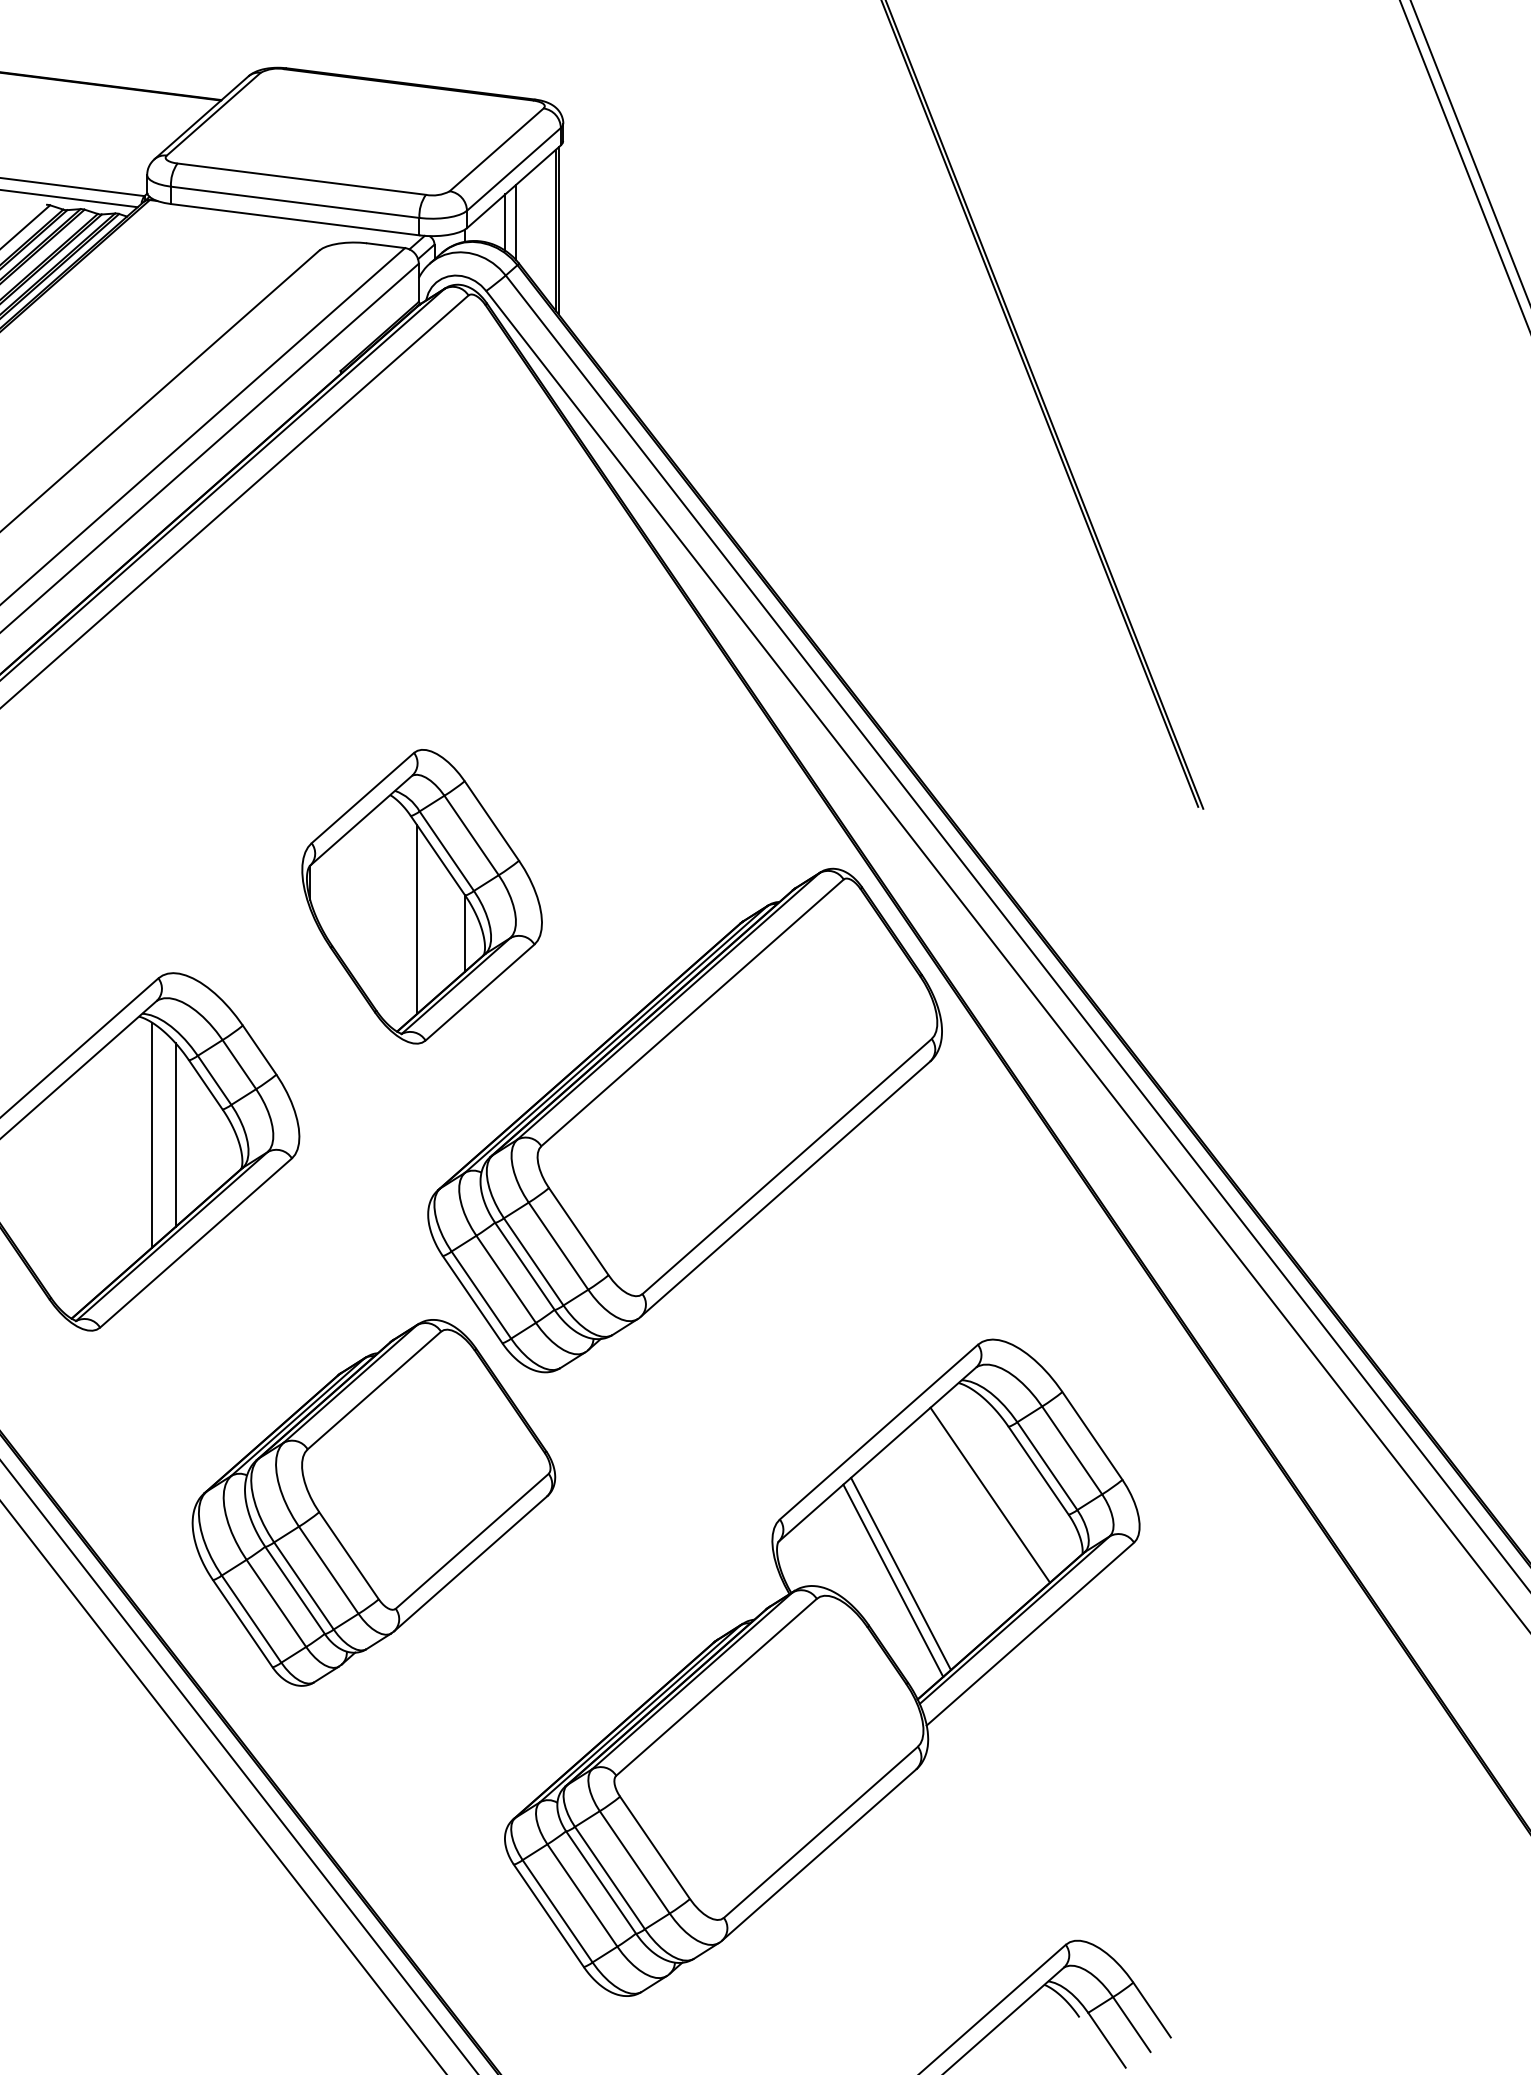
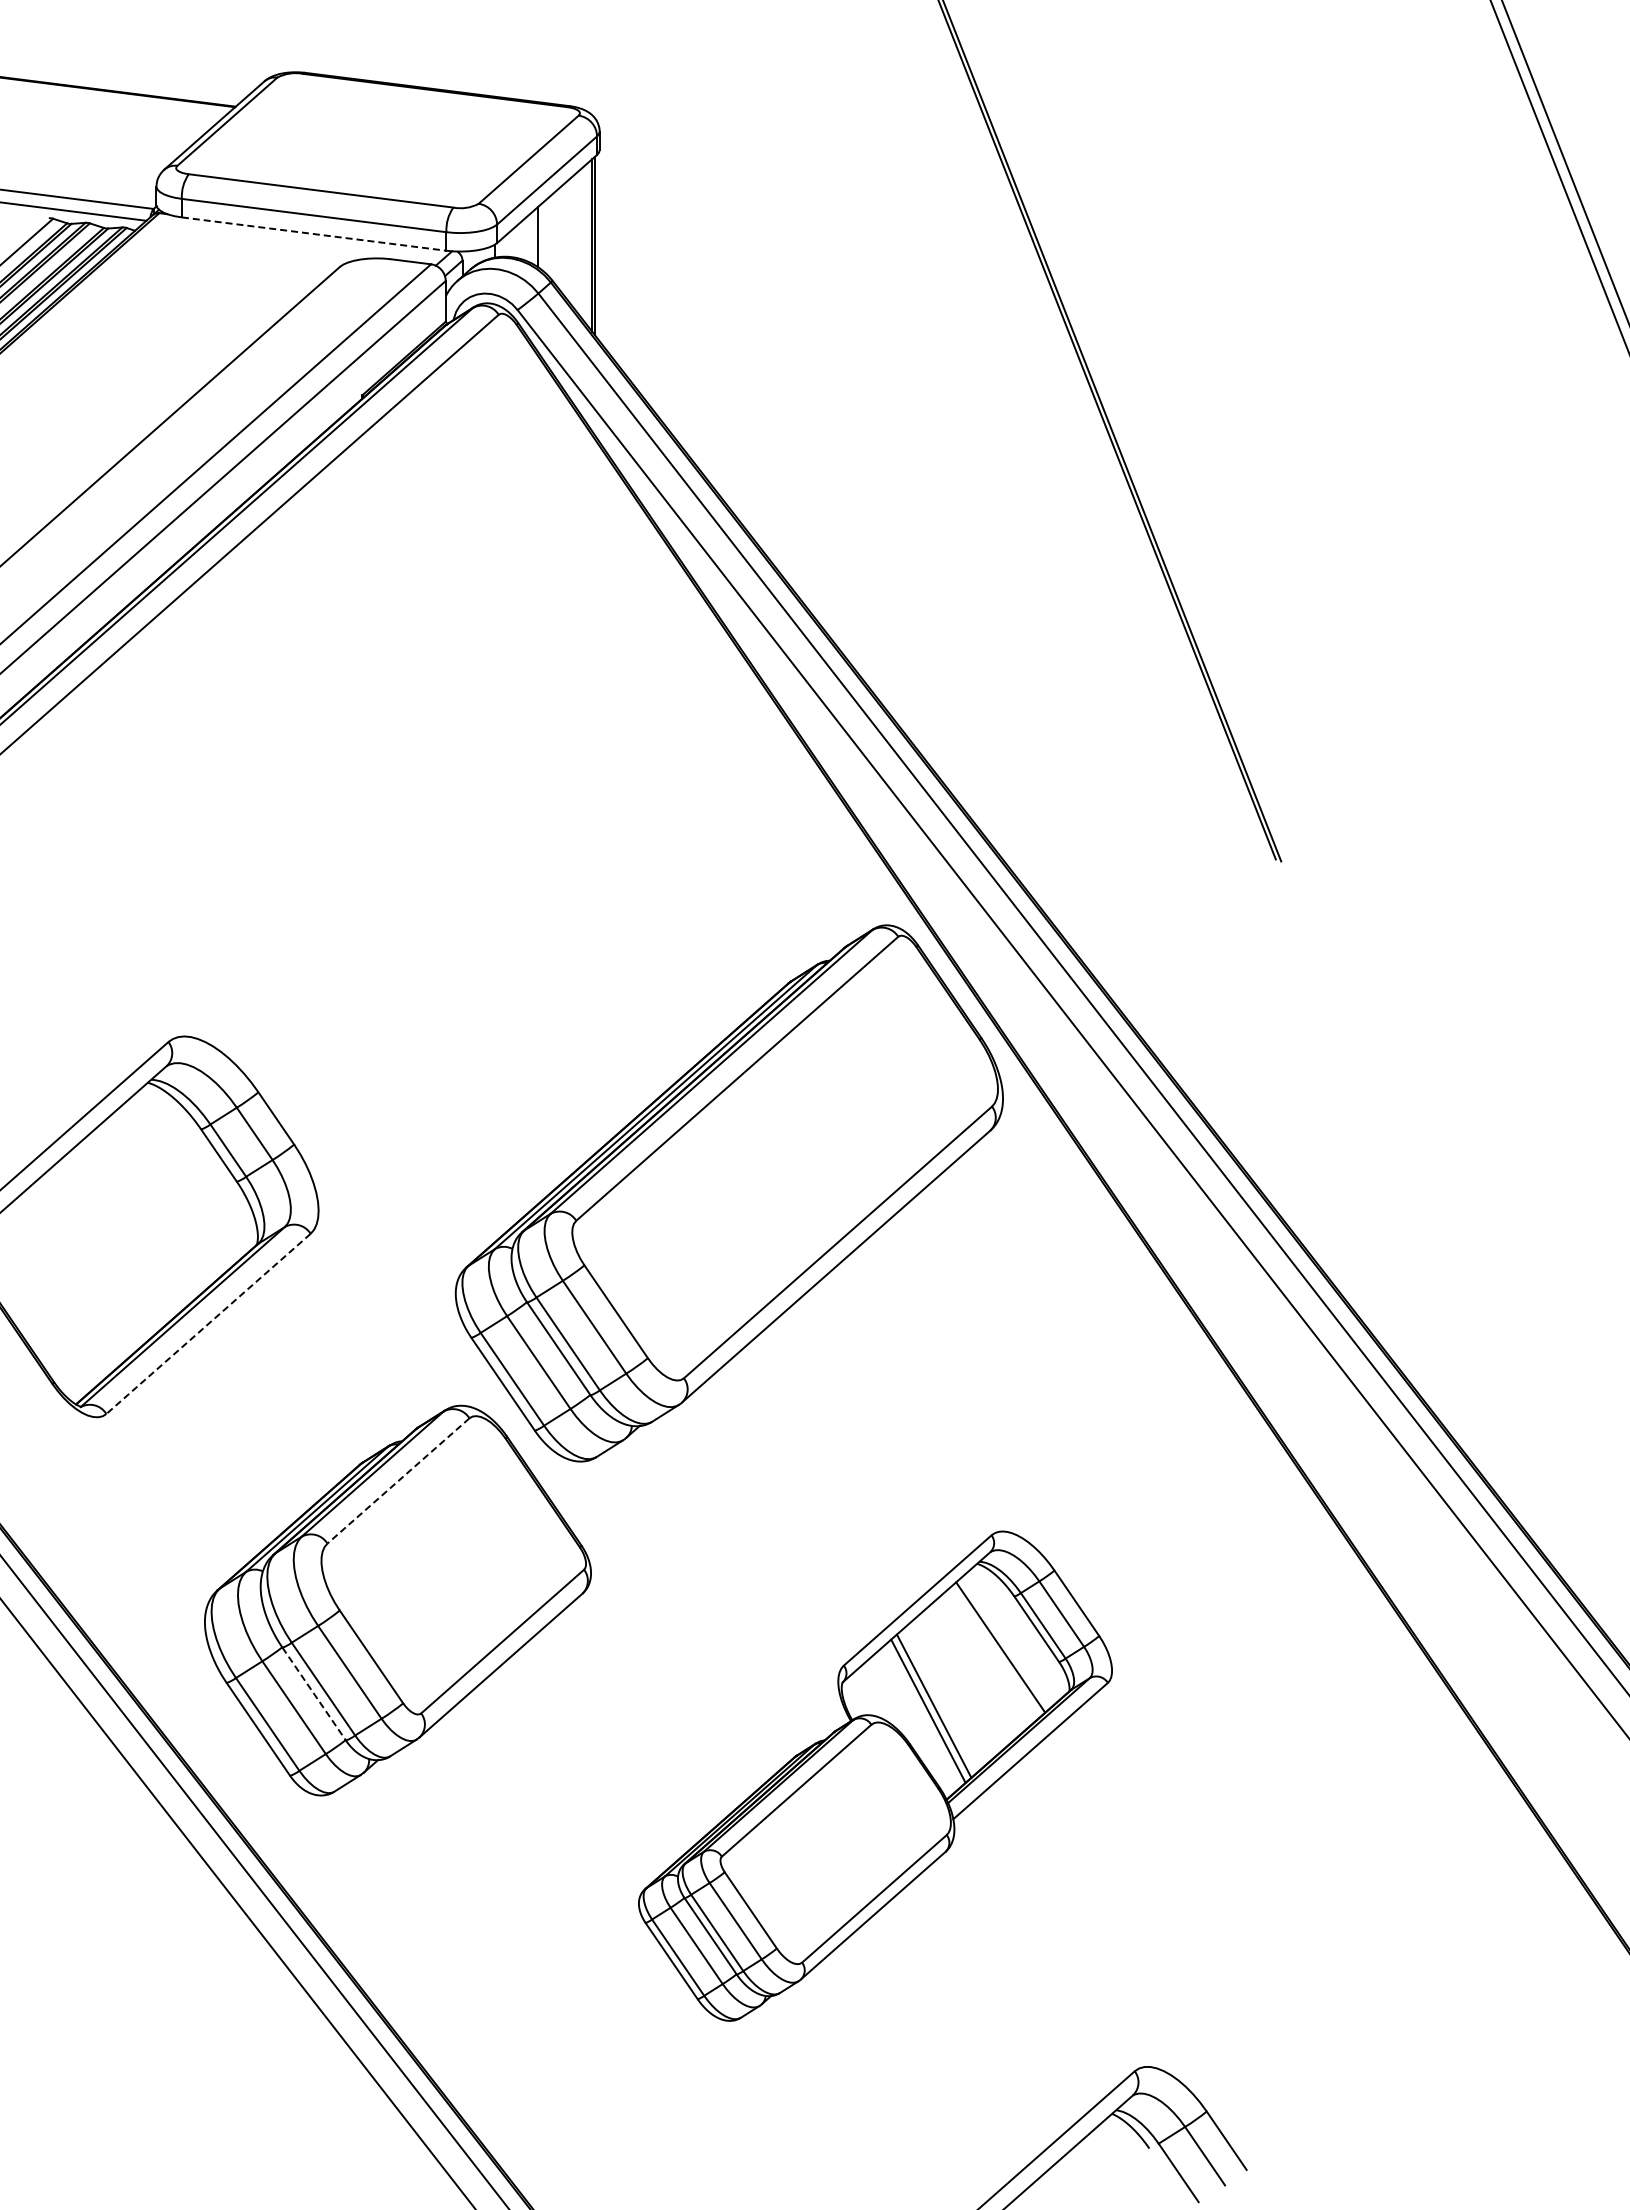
line: (295, 220) -> (314, 234), solid -> dashed
line: (515, 221) -> (548, 236), removed
part: (421, 896) -> (448, 954), removed
line: (151, 1134) -> (161, 1208), removed
line: (175, 1134) -> (186, 1208), removed
line: (195, 1243) -> (208, 1324), solid -> dashed
line: (374, 1390) -> (398, 1480), solid -> dashed
line: (295, 1591) -> (314, 1694), solid -> dashed
part: (822, 1667) -> (875, 1775), size x0.7

